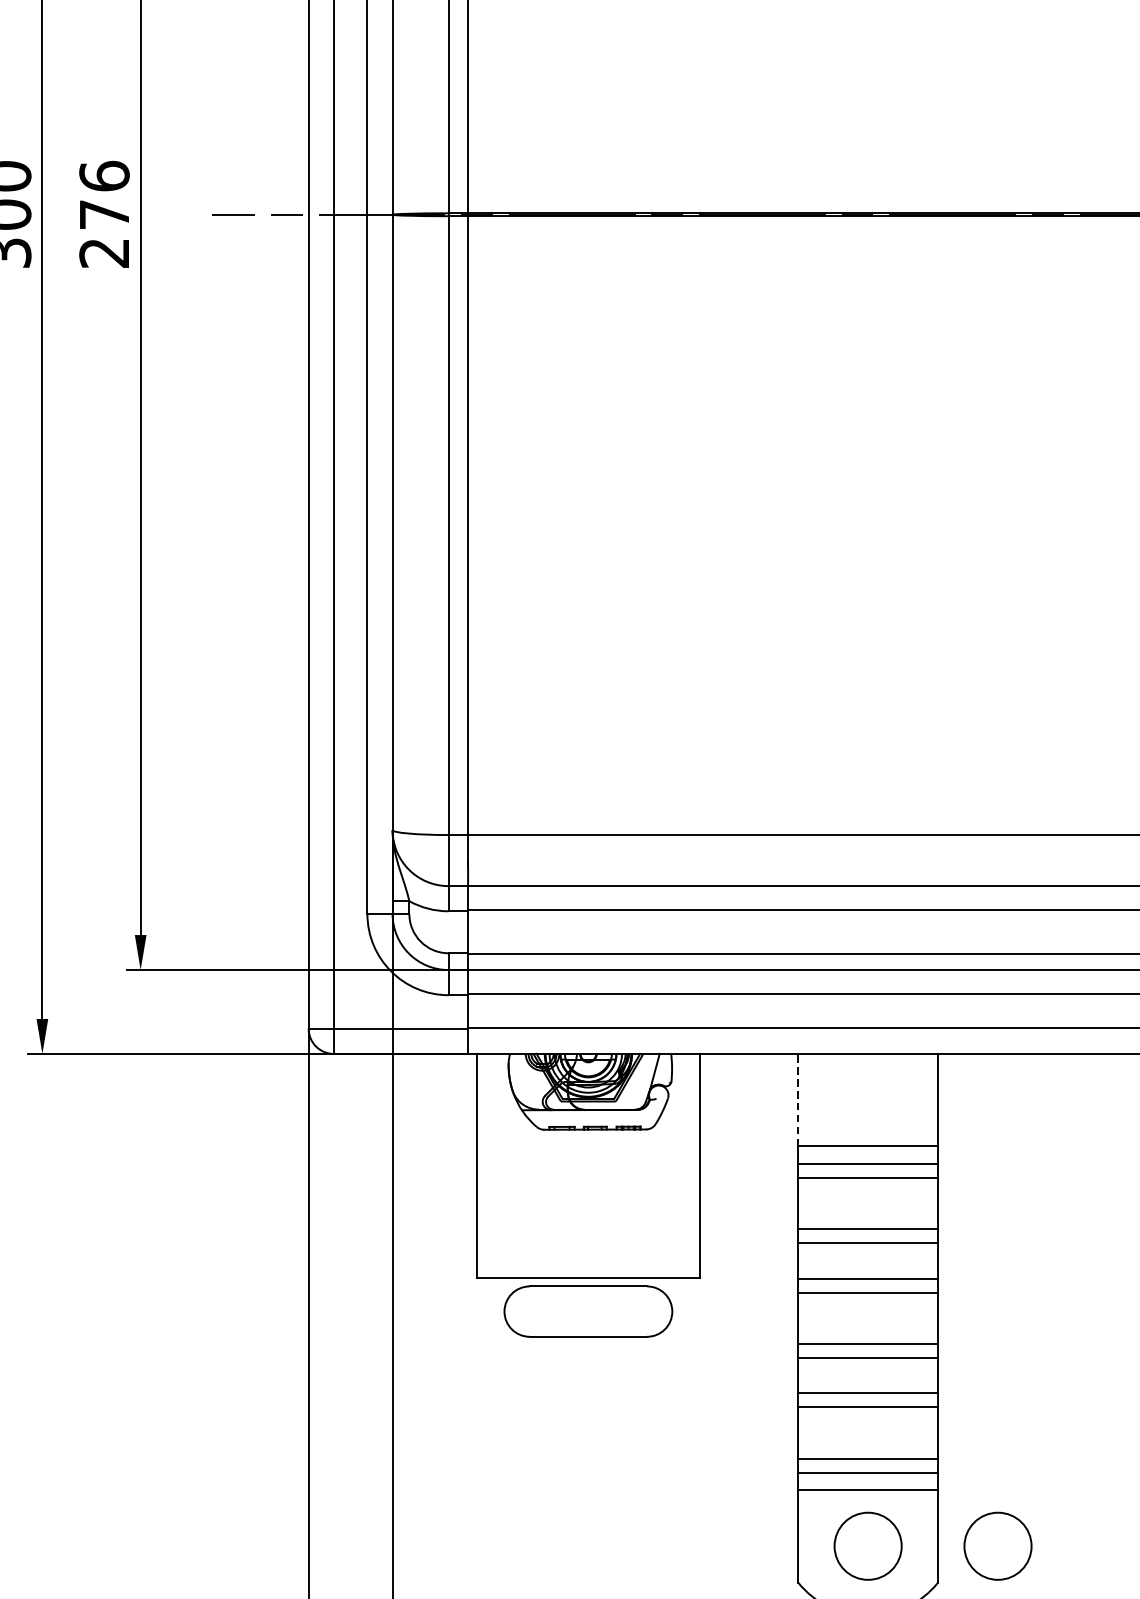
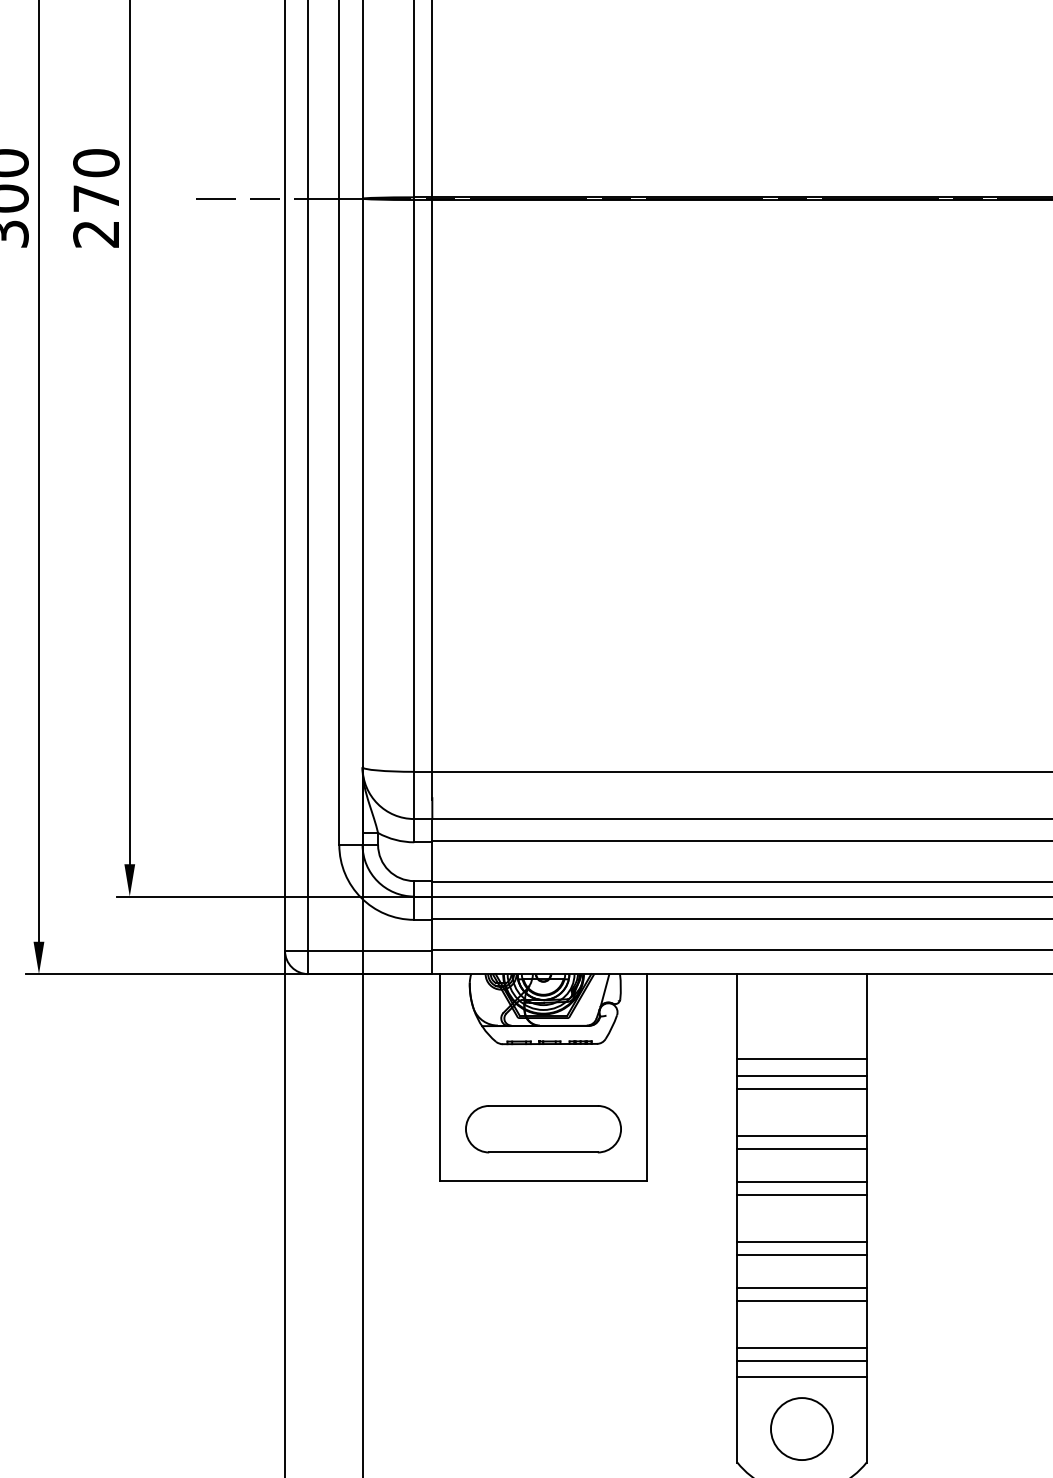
text: (104, 175) -> (96, 162), 276 -> 270
line: (798, 1099) -> (737, 1016), dashed -> solid
part: (588, 1311) -> (543, 1129), moved
circle: (997, 1545) -> (921, 1428), removed

